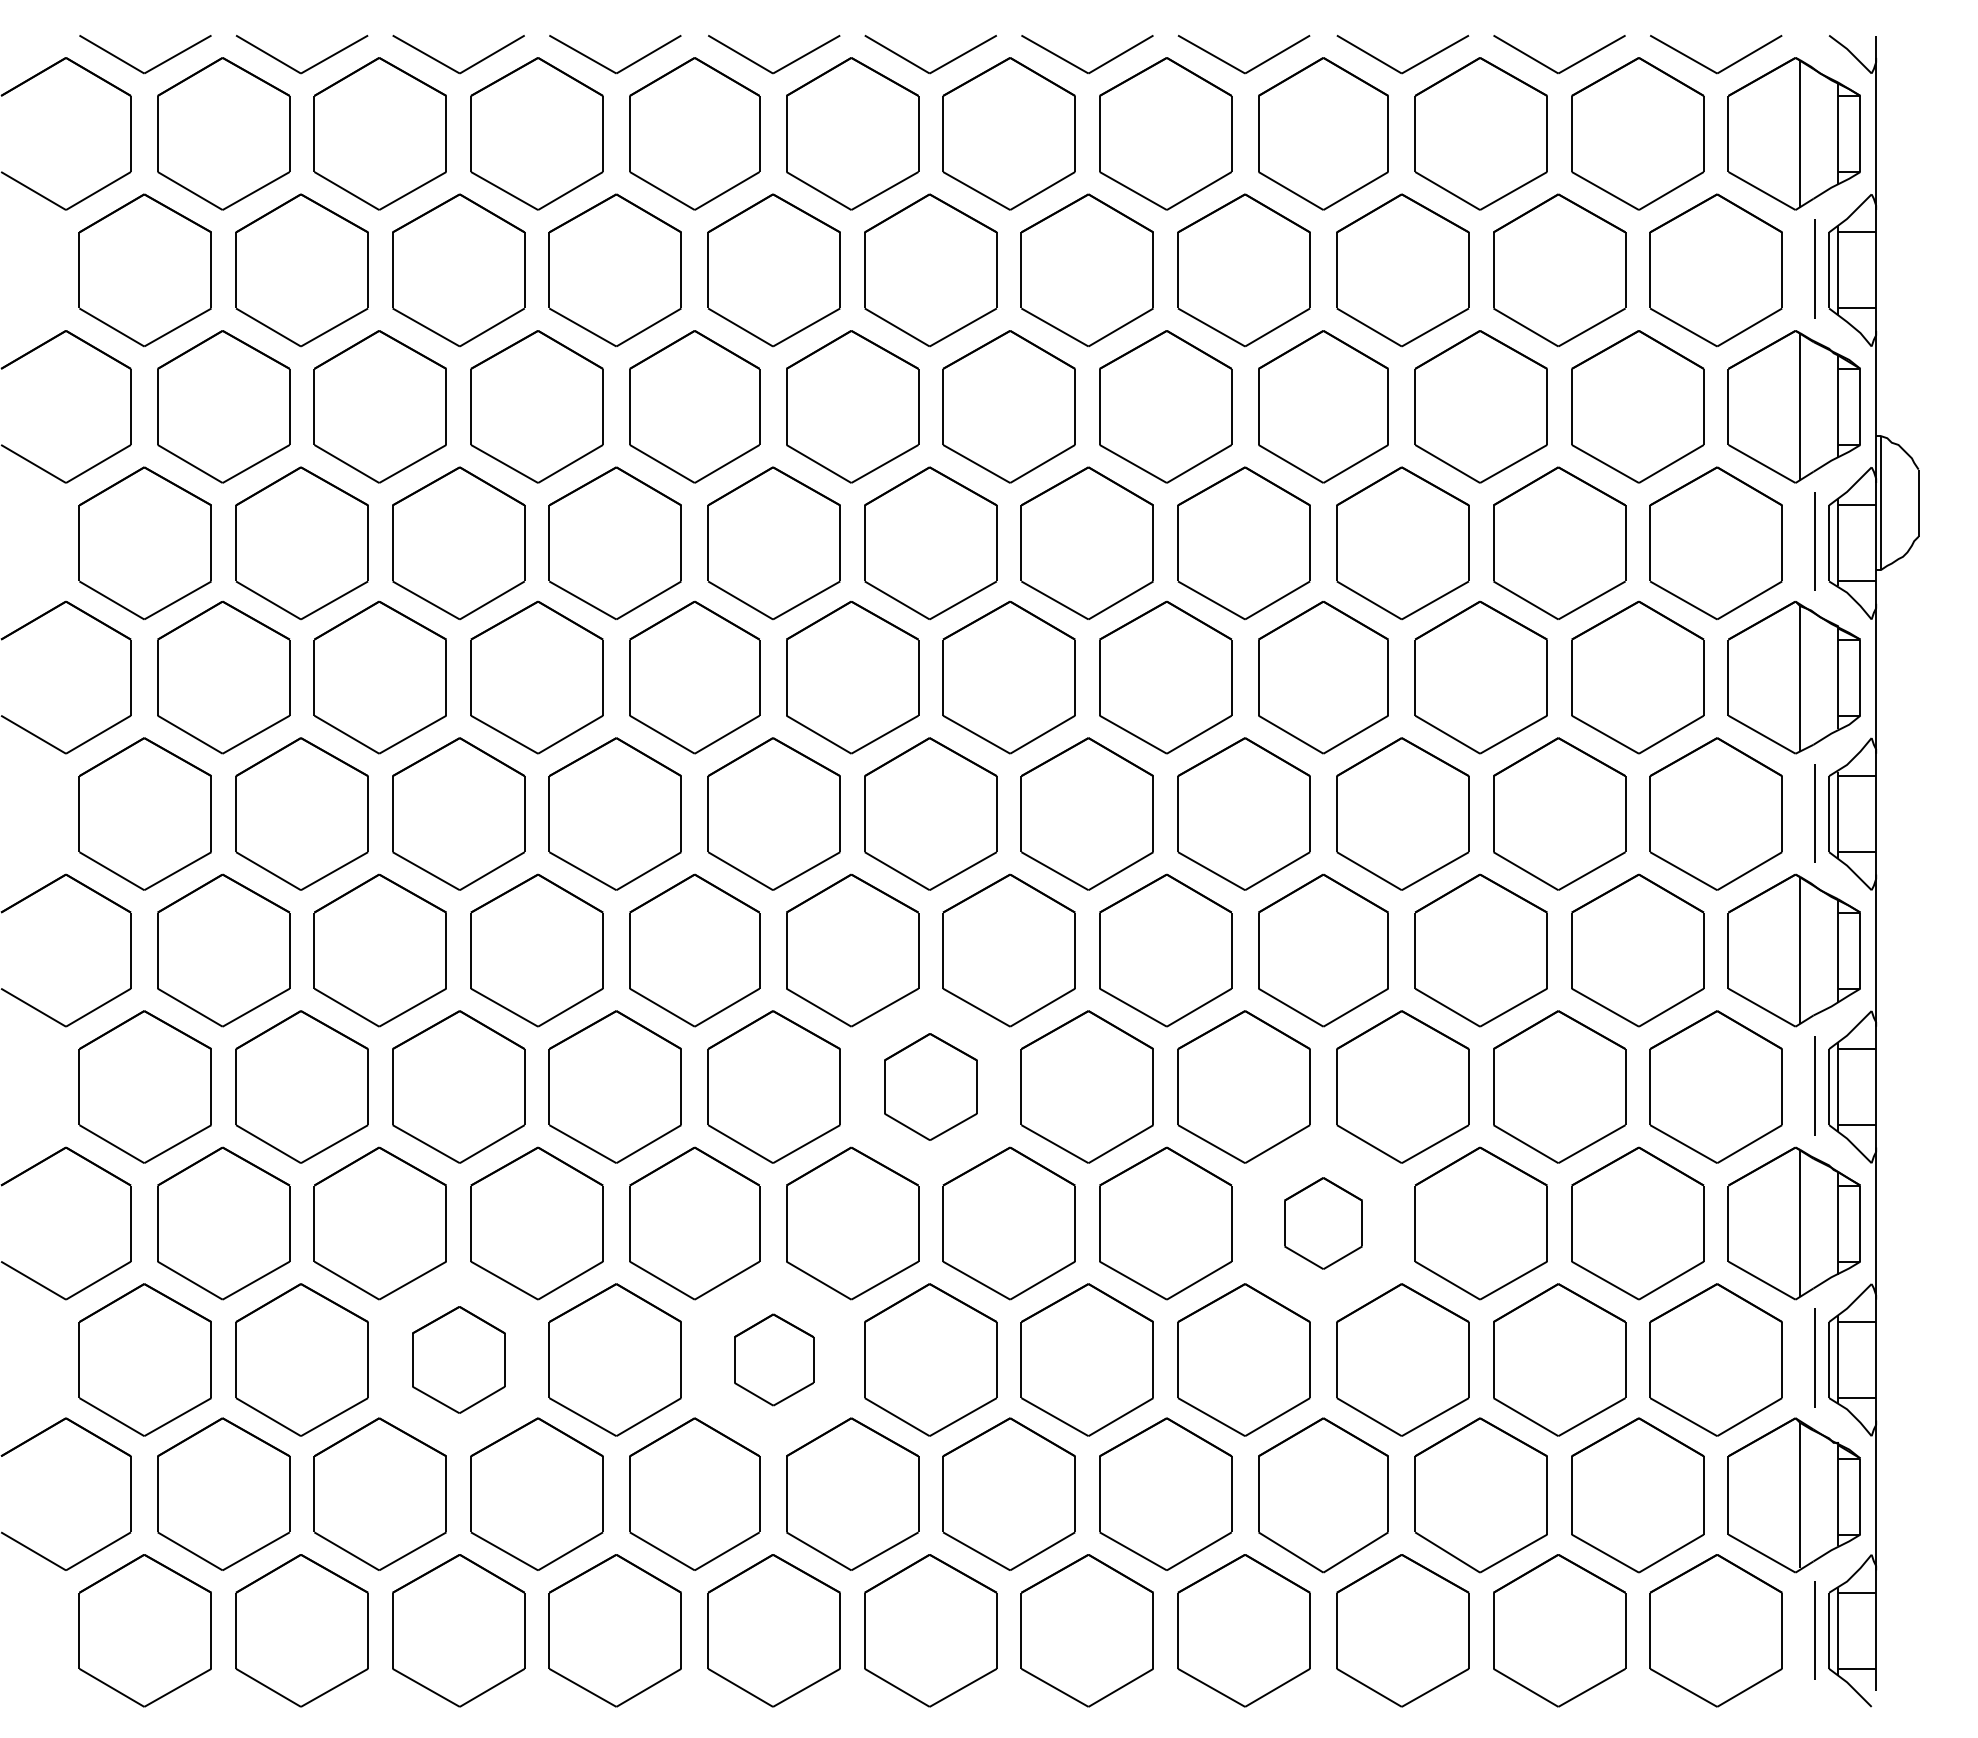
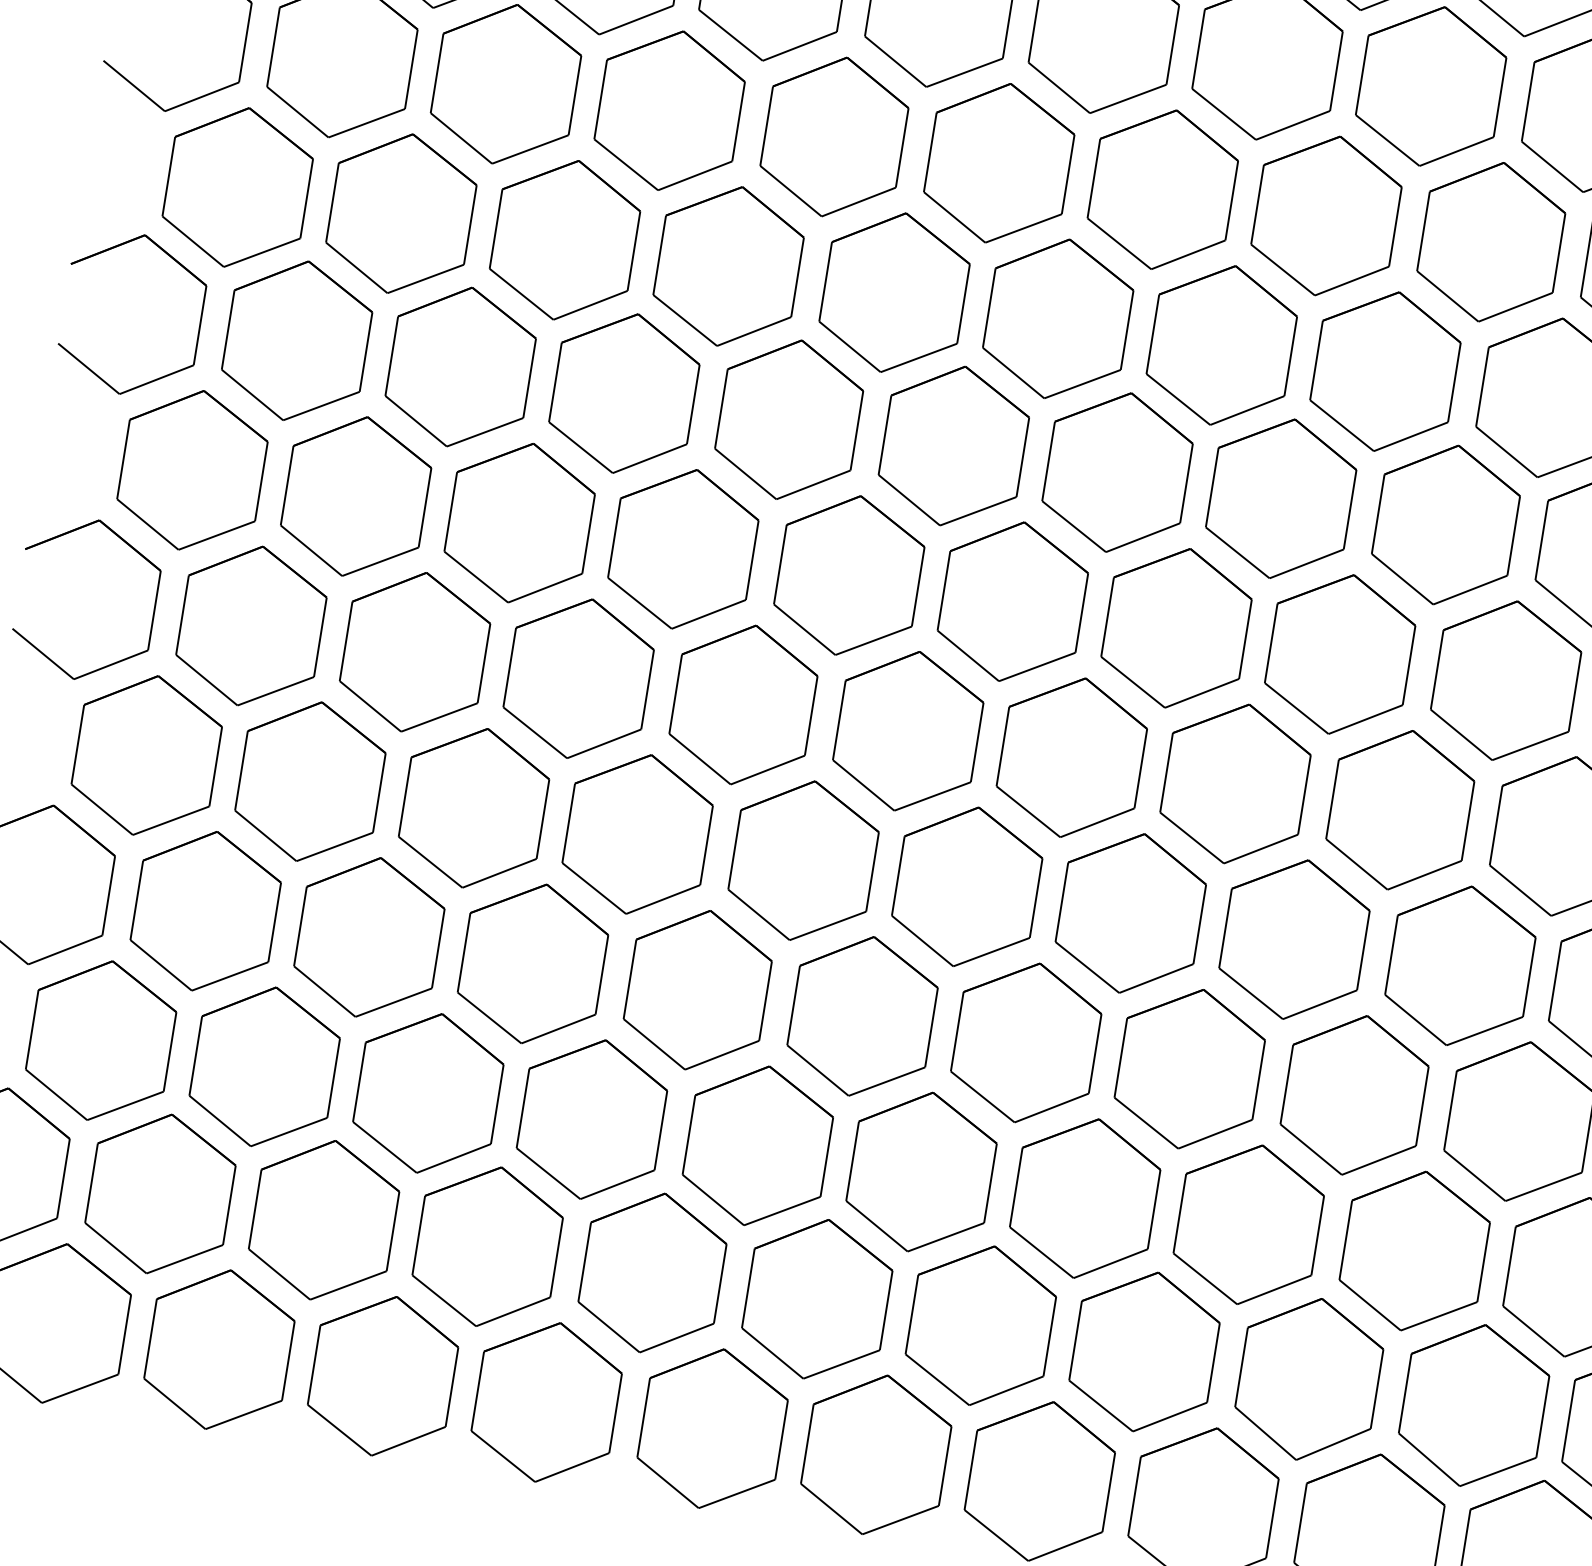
part: (930, 1086) -> (966, 886), size x1.43
part: (1323, 1223) -> (1354, 1095), size x1.67
part: (458, 1359) -> (428, 1092), size x1.43
part: (773, 1359) -> (757, 1145), size x1.67

